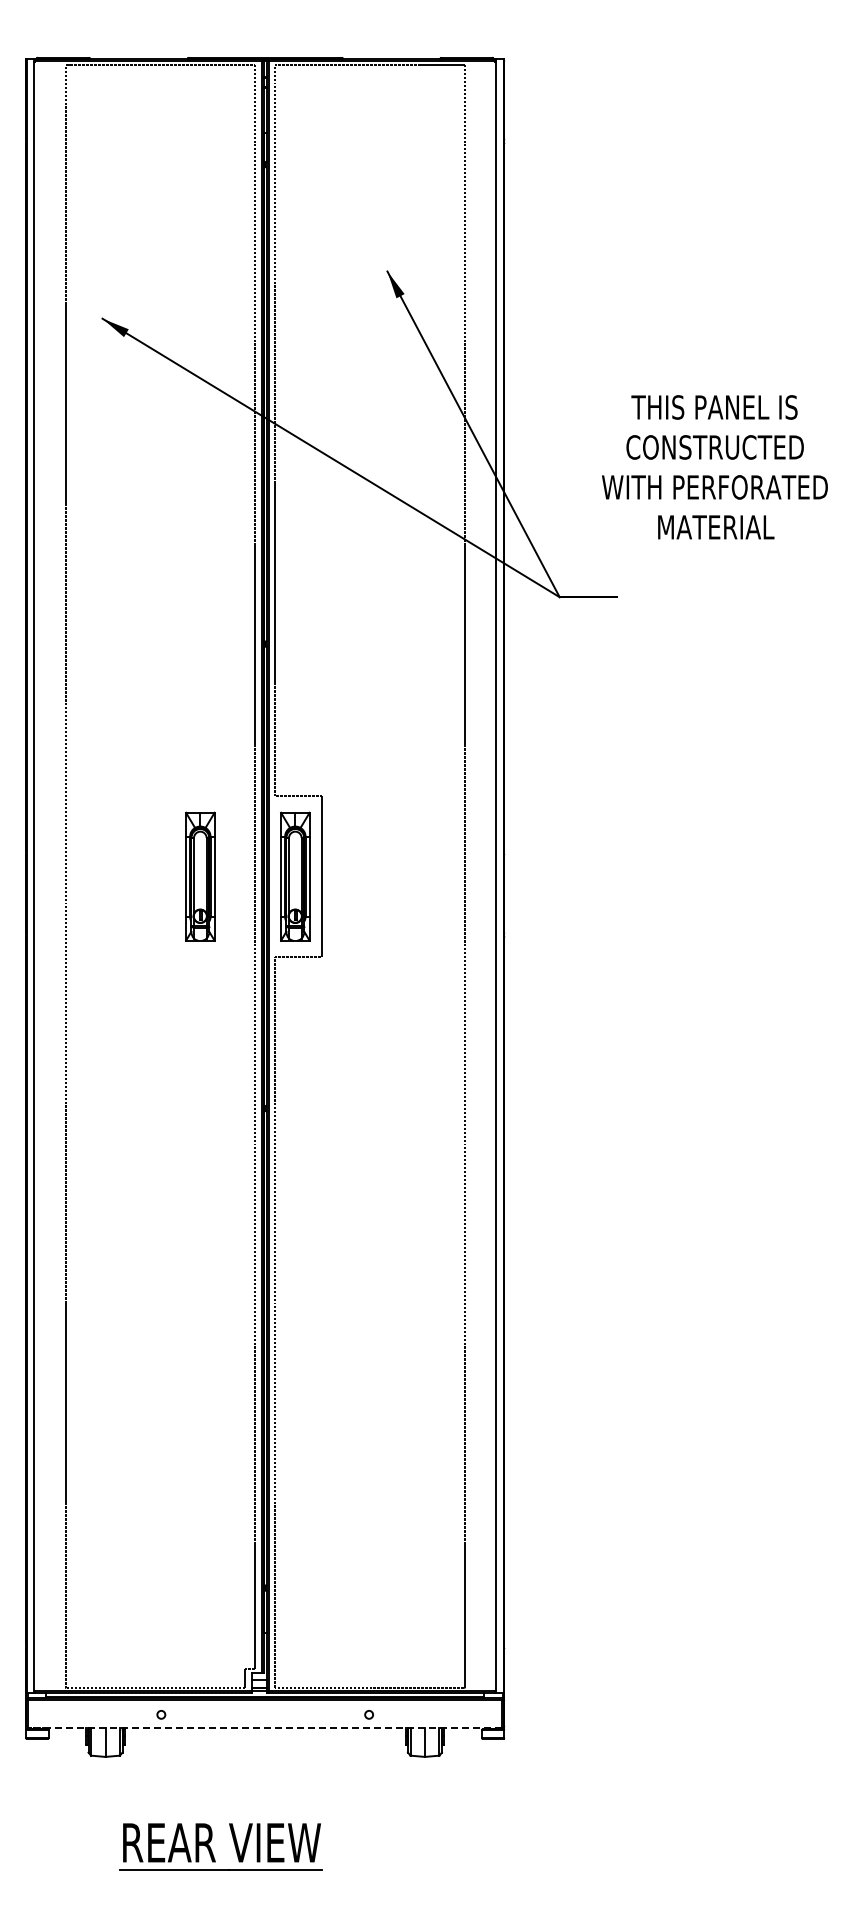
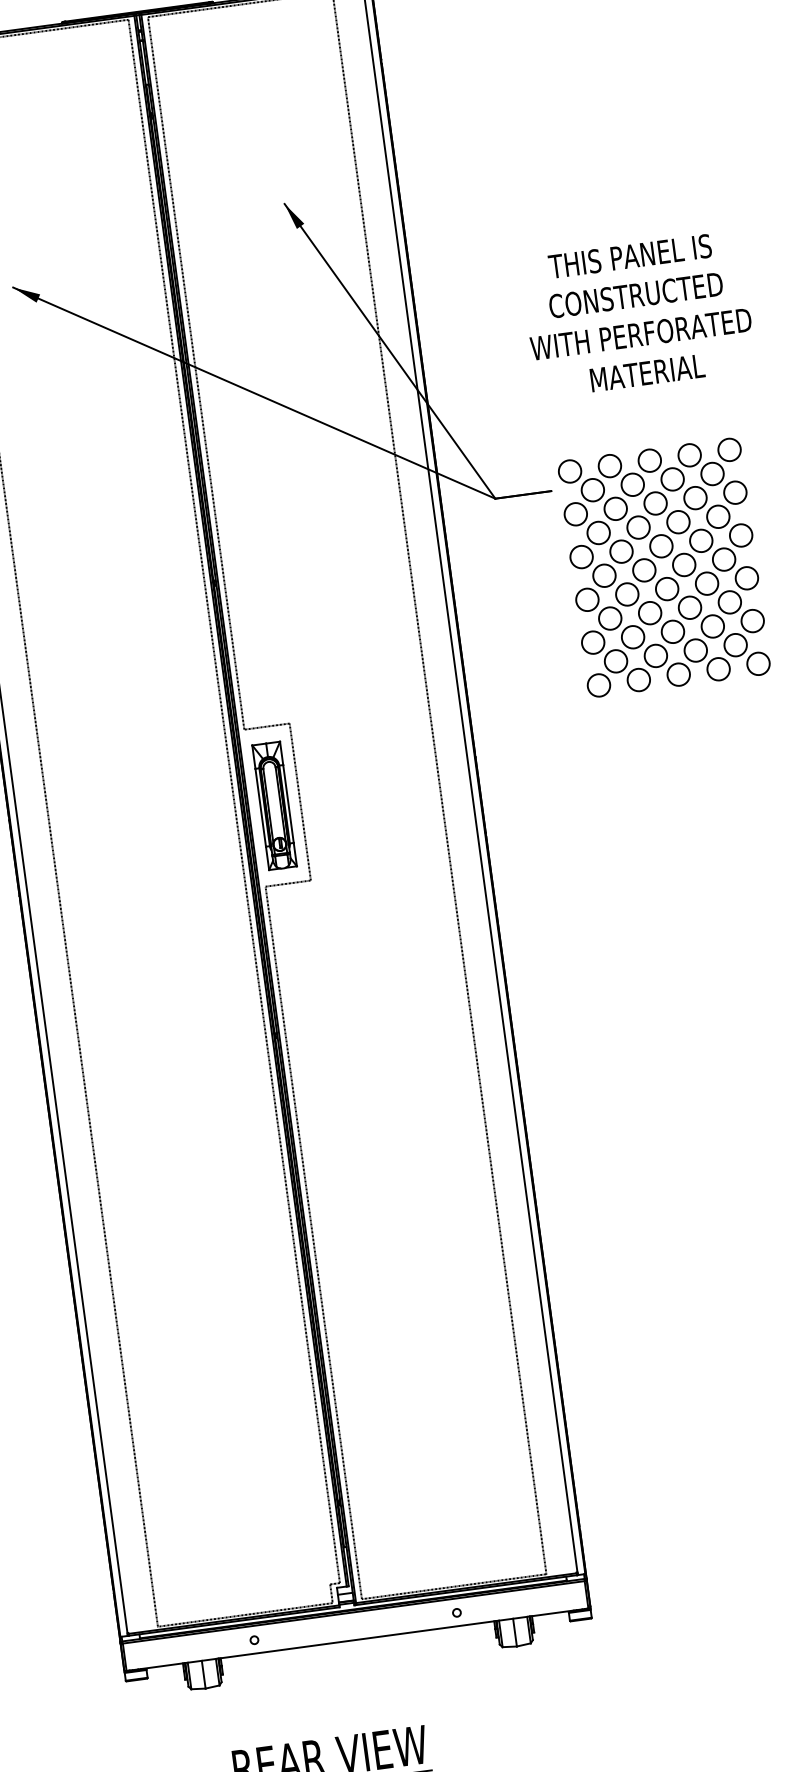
text: (714, 467) -> (638, 314), moved
part: (712, 689) -> (656, 568), added
part: (200, 876) -> (182, 818), removed
line: (265, 1728) -> (357, 1639), dashed -> solid

